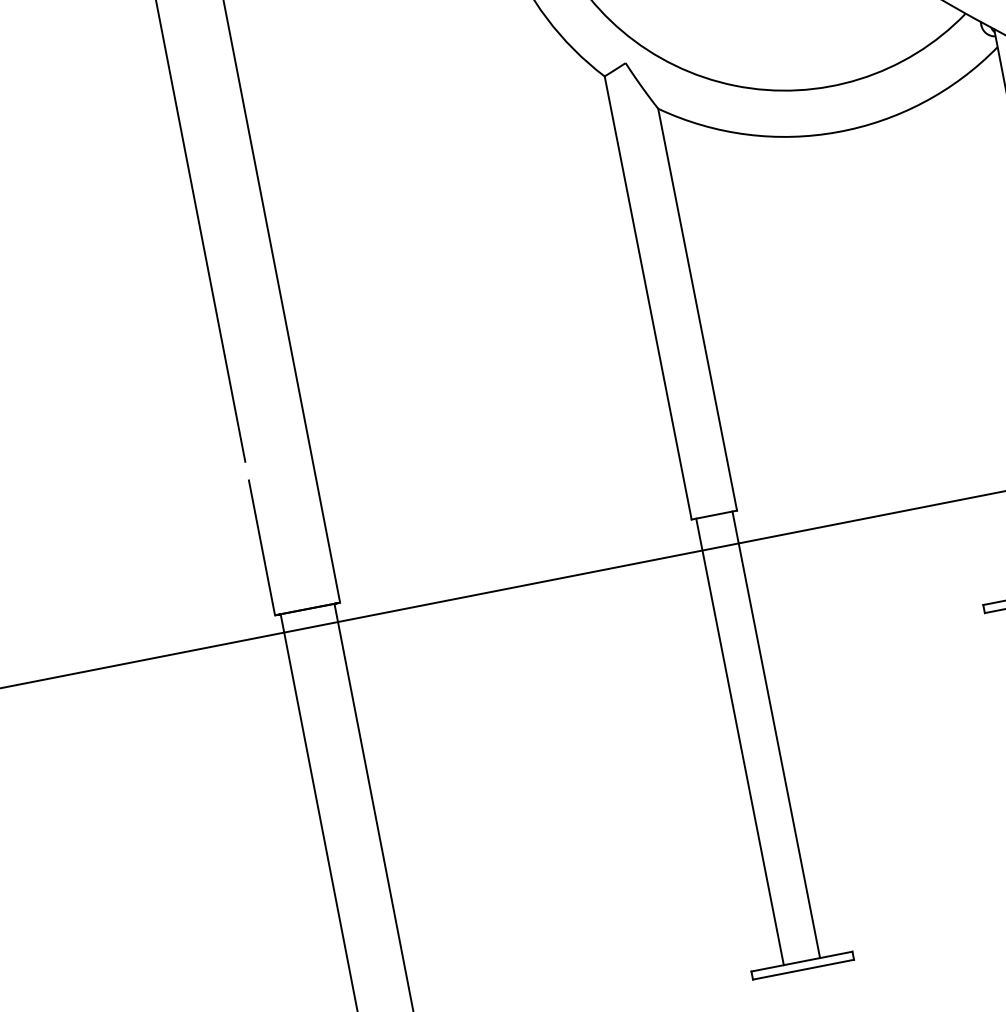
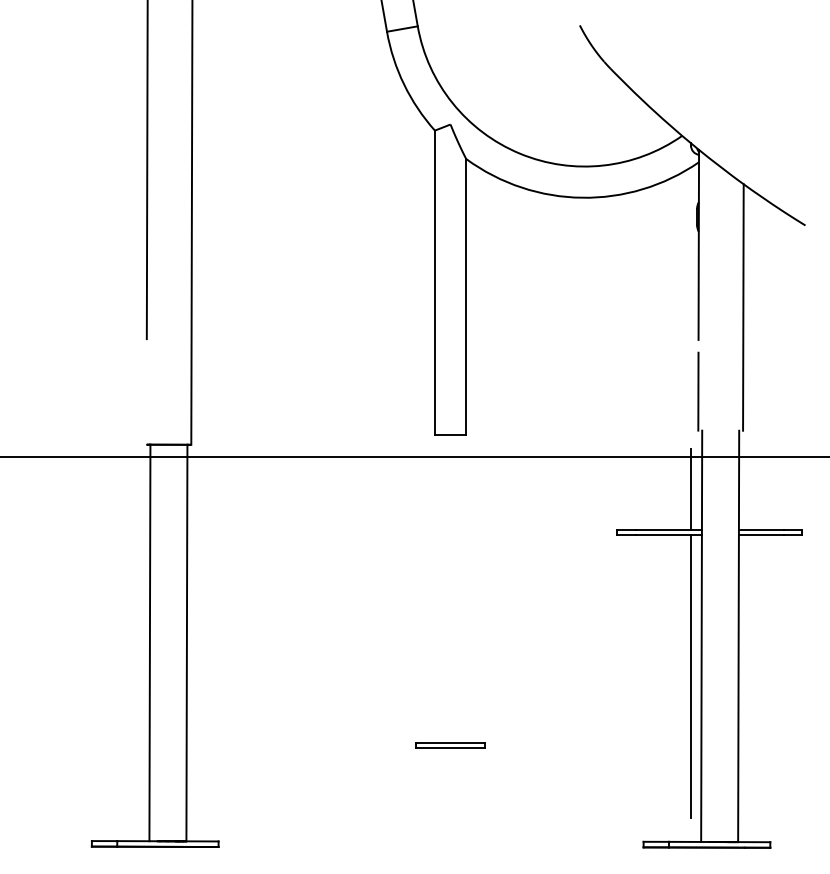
line: (261, 546) -> (146, 397), removed
line: (776, 734) -> (463, 588), removed
line: (740, 741) -> (438, 588), removed

